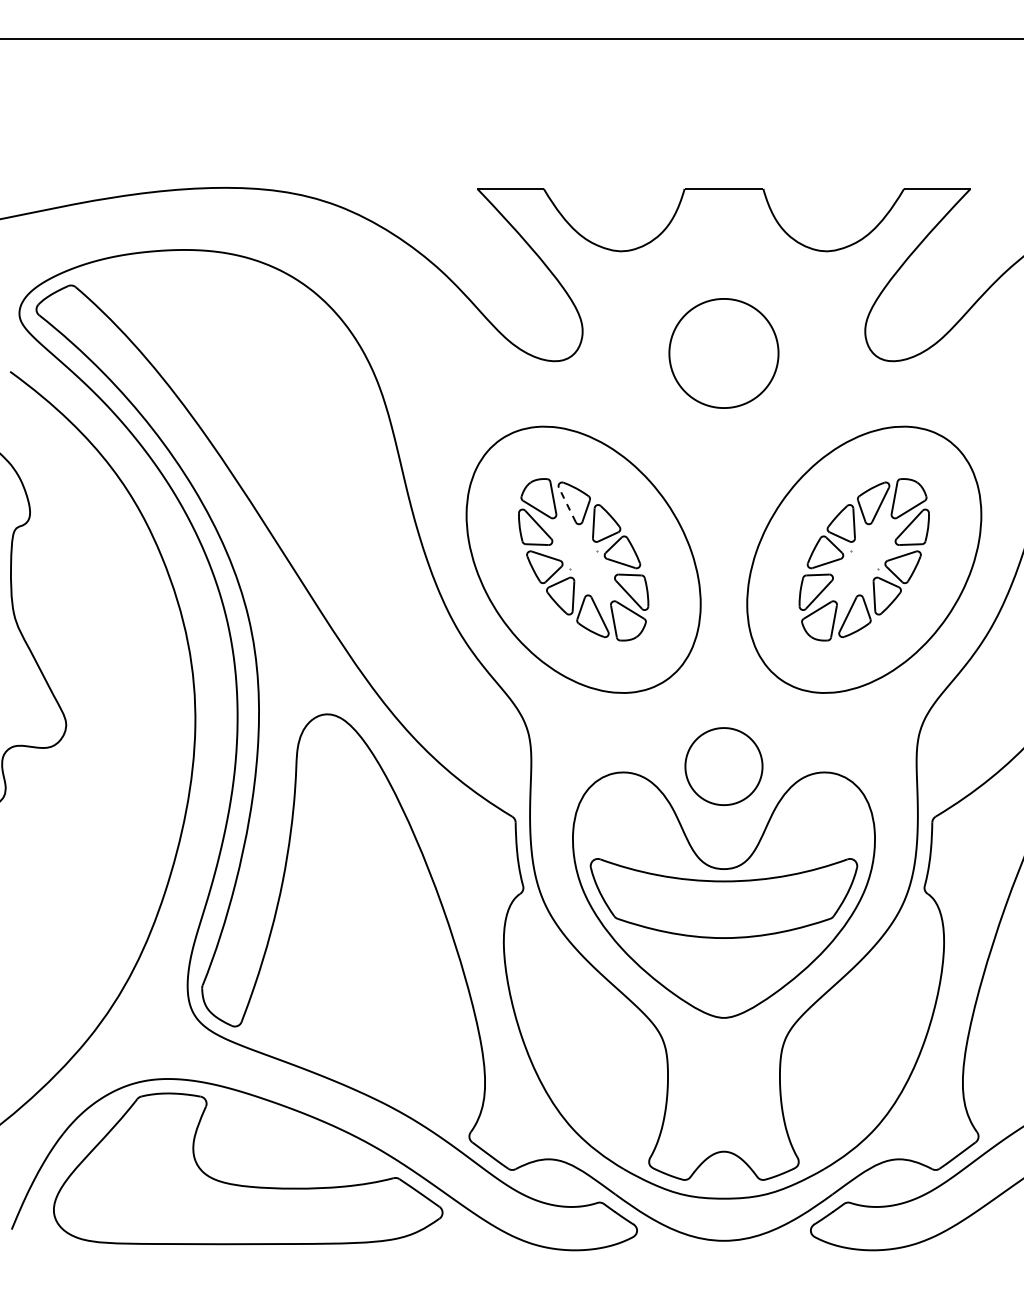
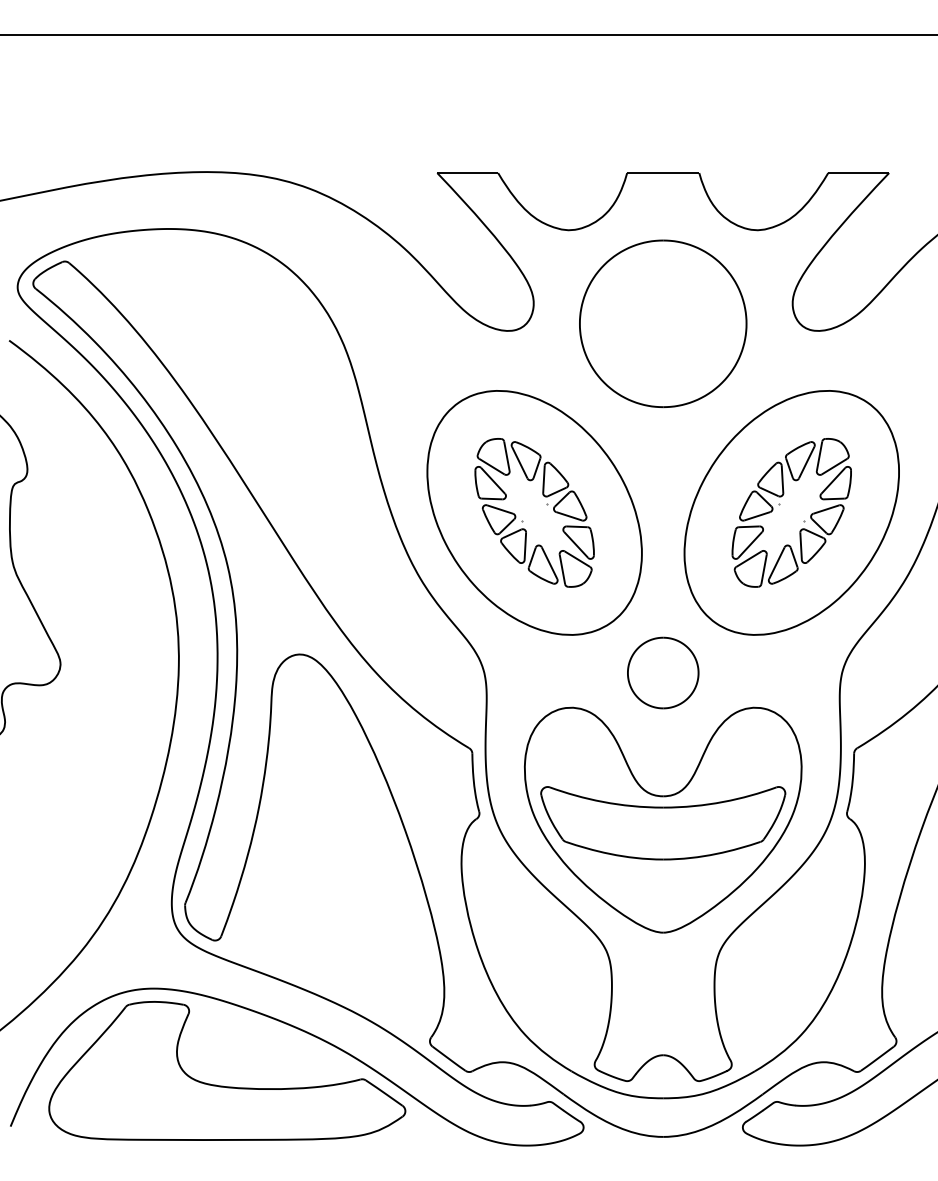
part: (723, 353) -> (662, 323), size x1.67
line: (567, 504) -> (519, 462), dashed -> solid
part: (723, 766) -> (662, 672), moved

